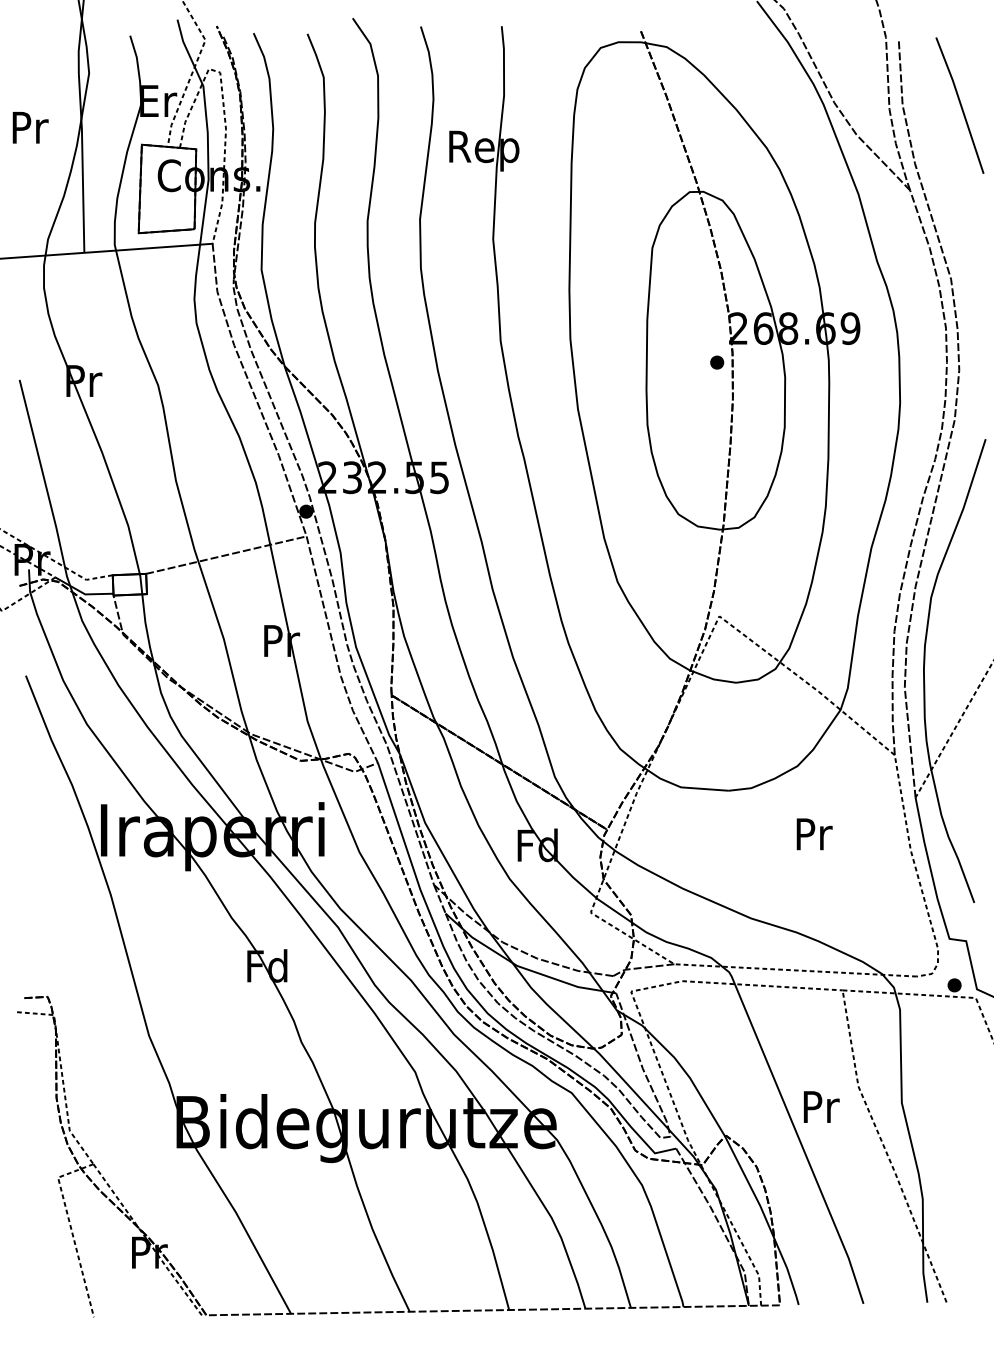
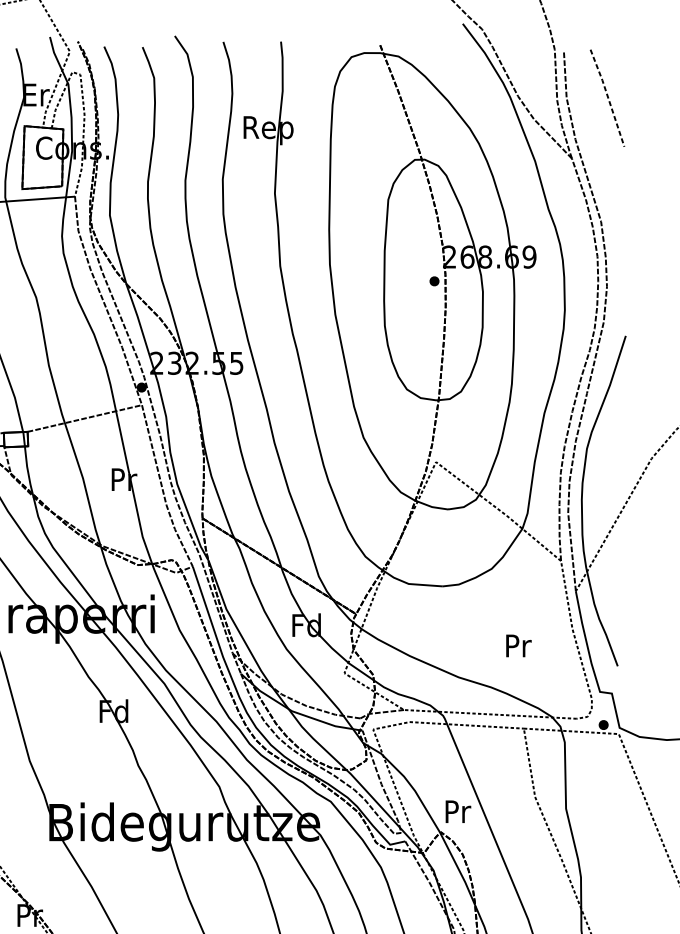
line: (960, 104) -> (607, 97), solid -> dashed
text: (814, 834) -> (518, 646), moved
text: (821, 1106) -> (458, 811), moved

